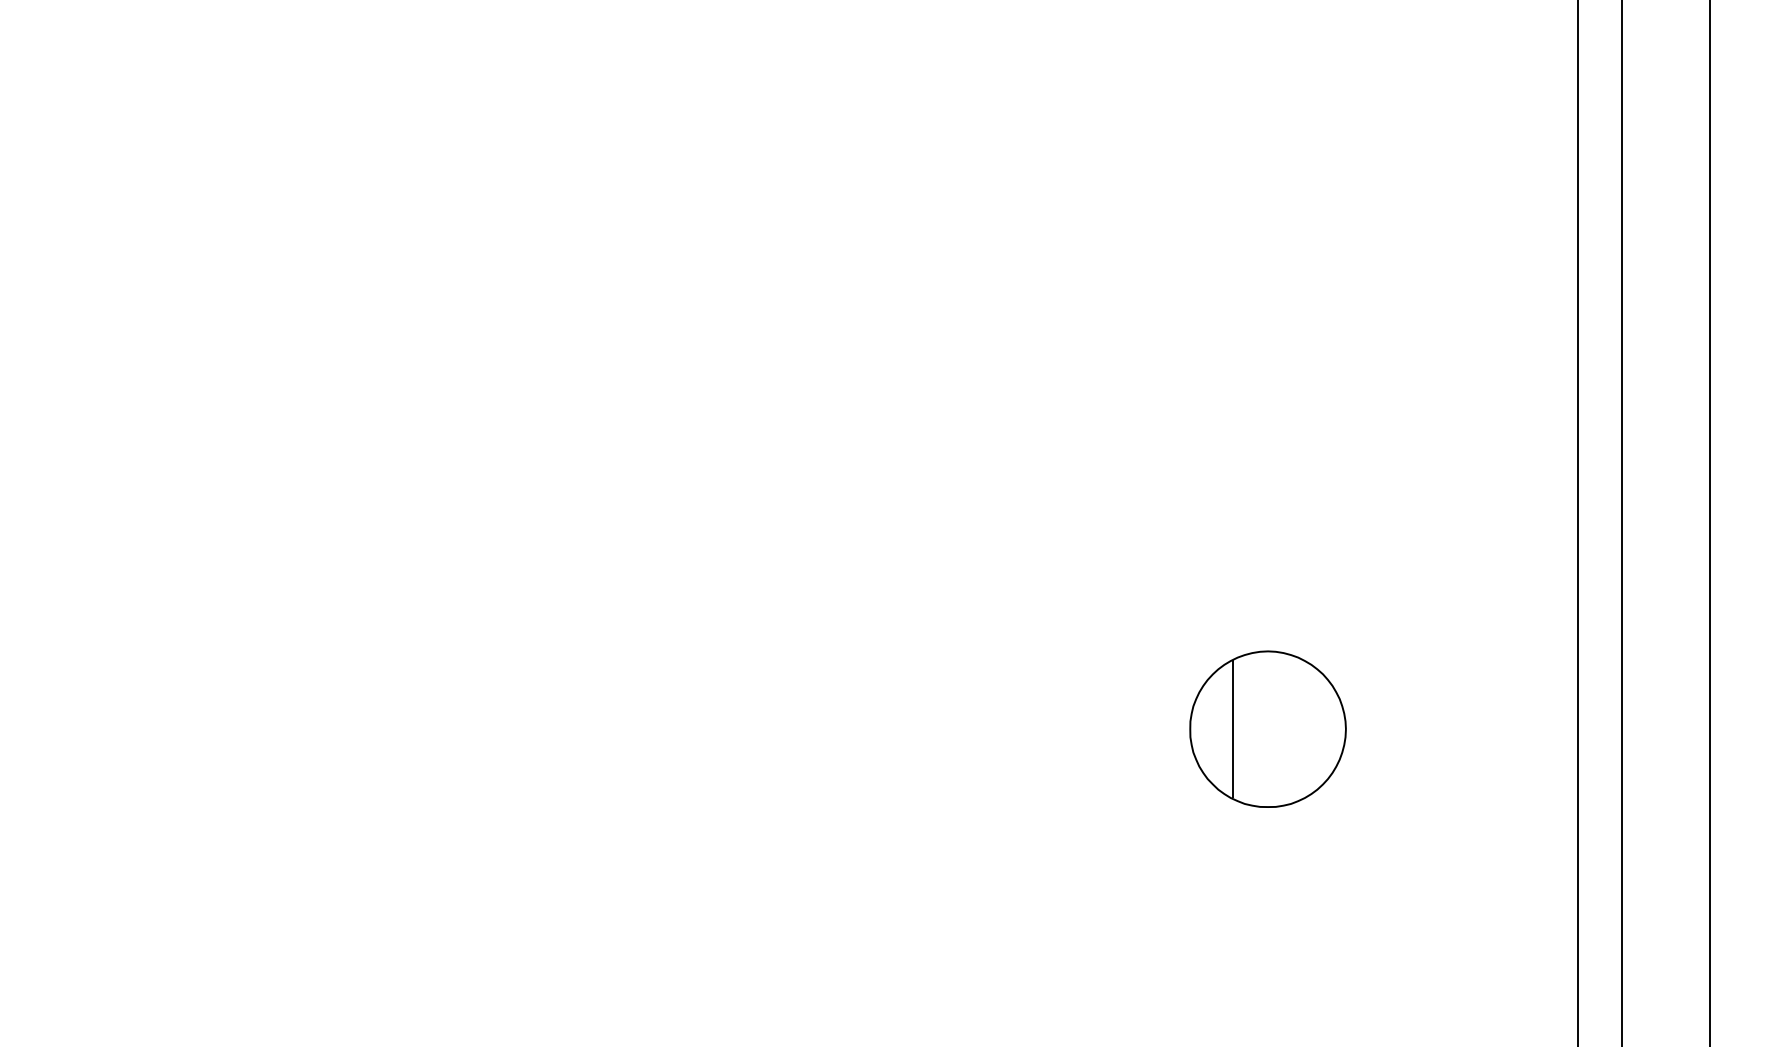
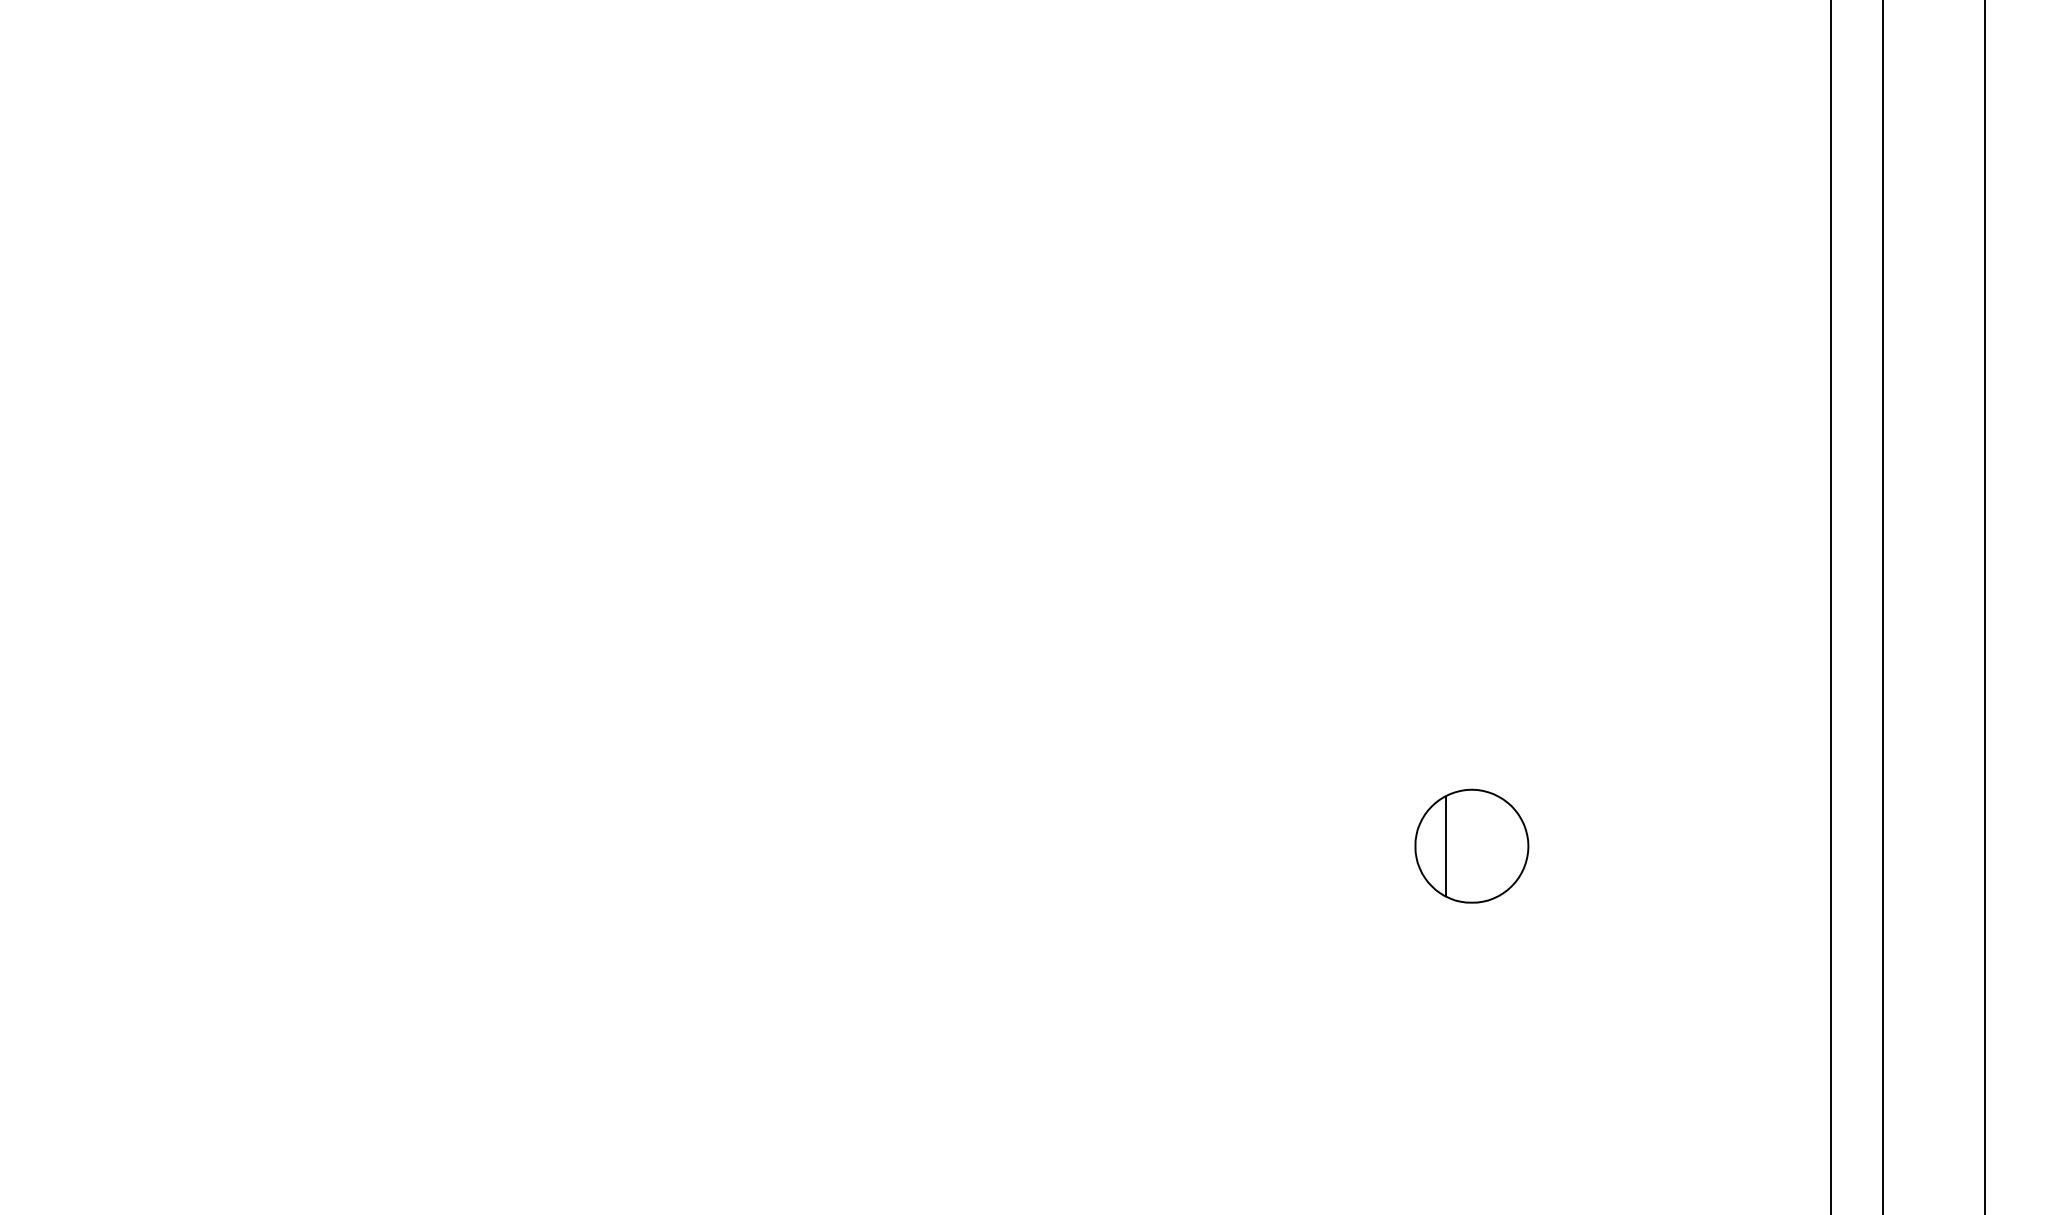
part: (1267, 728) -> (1471, 845), size x0.62

